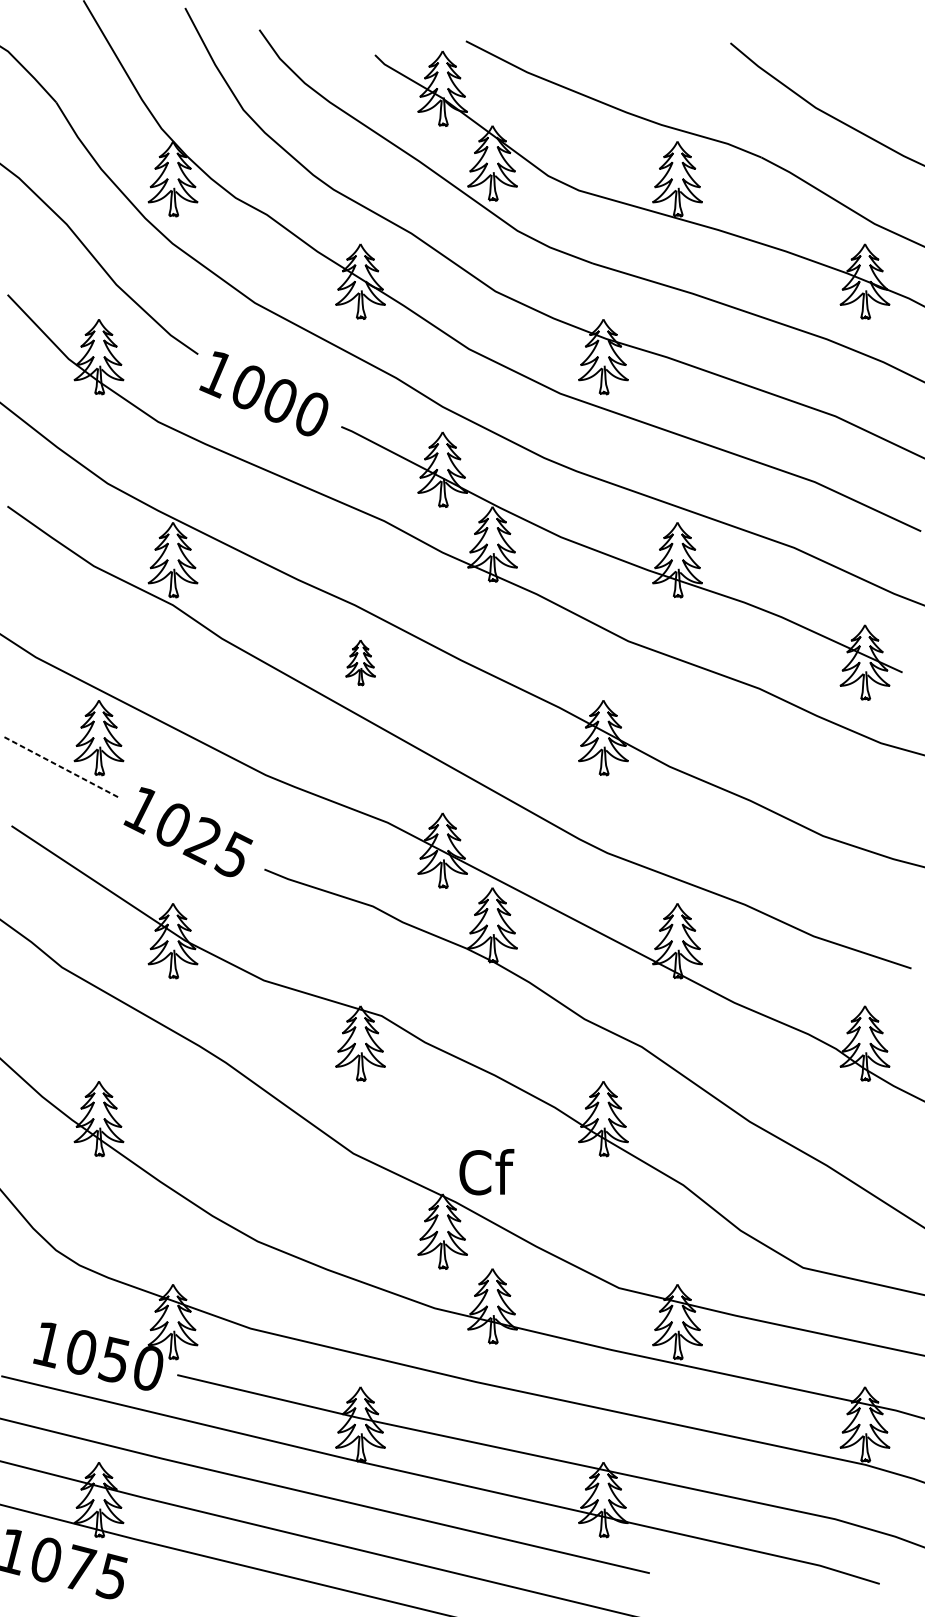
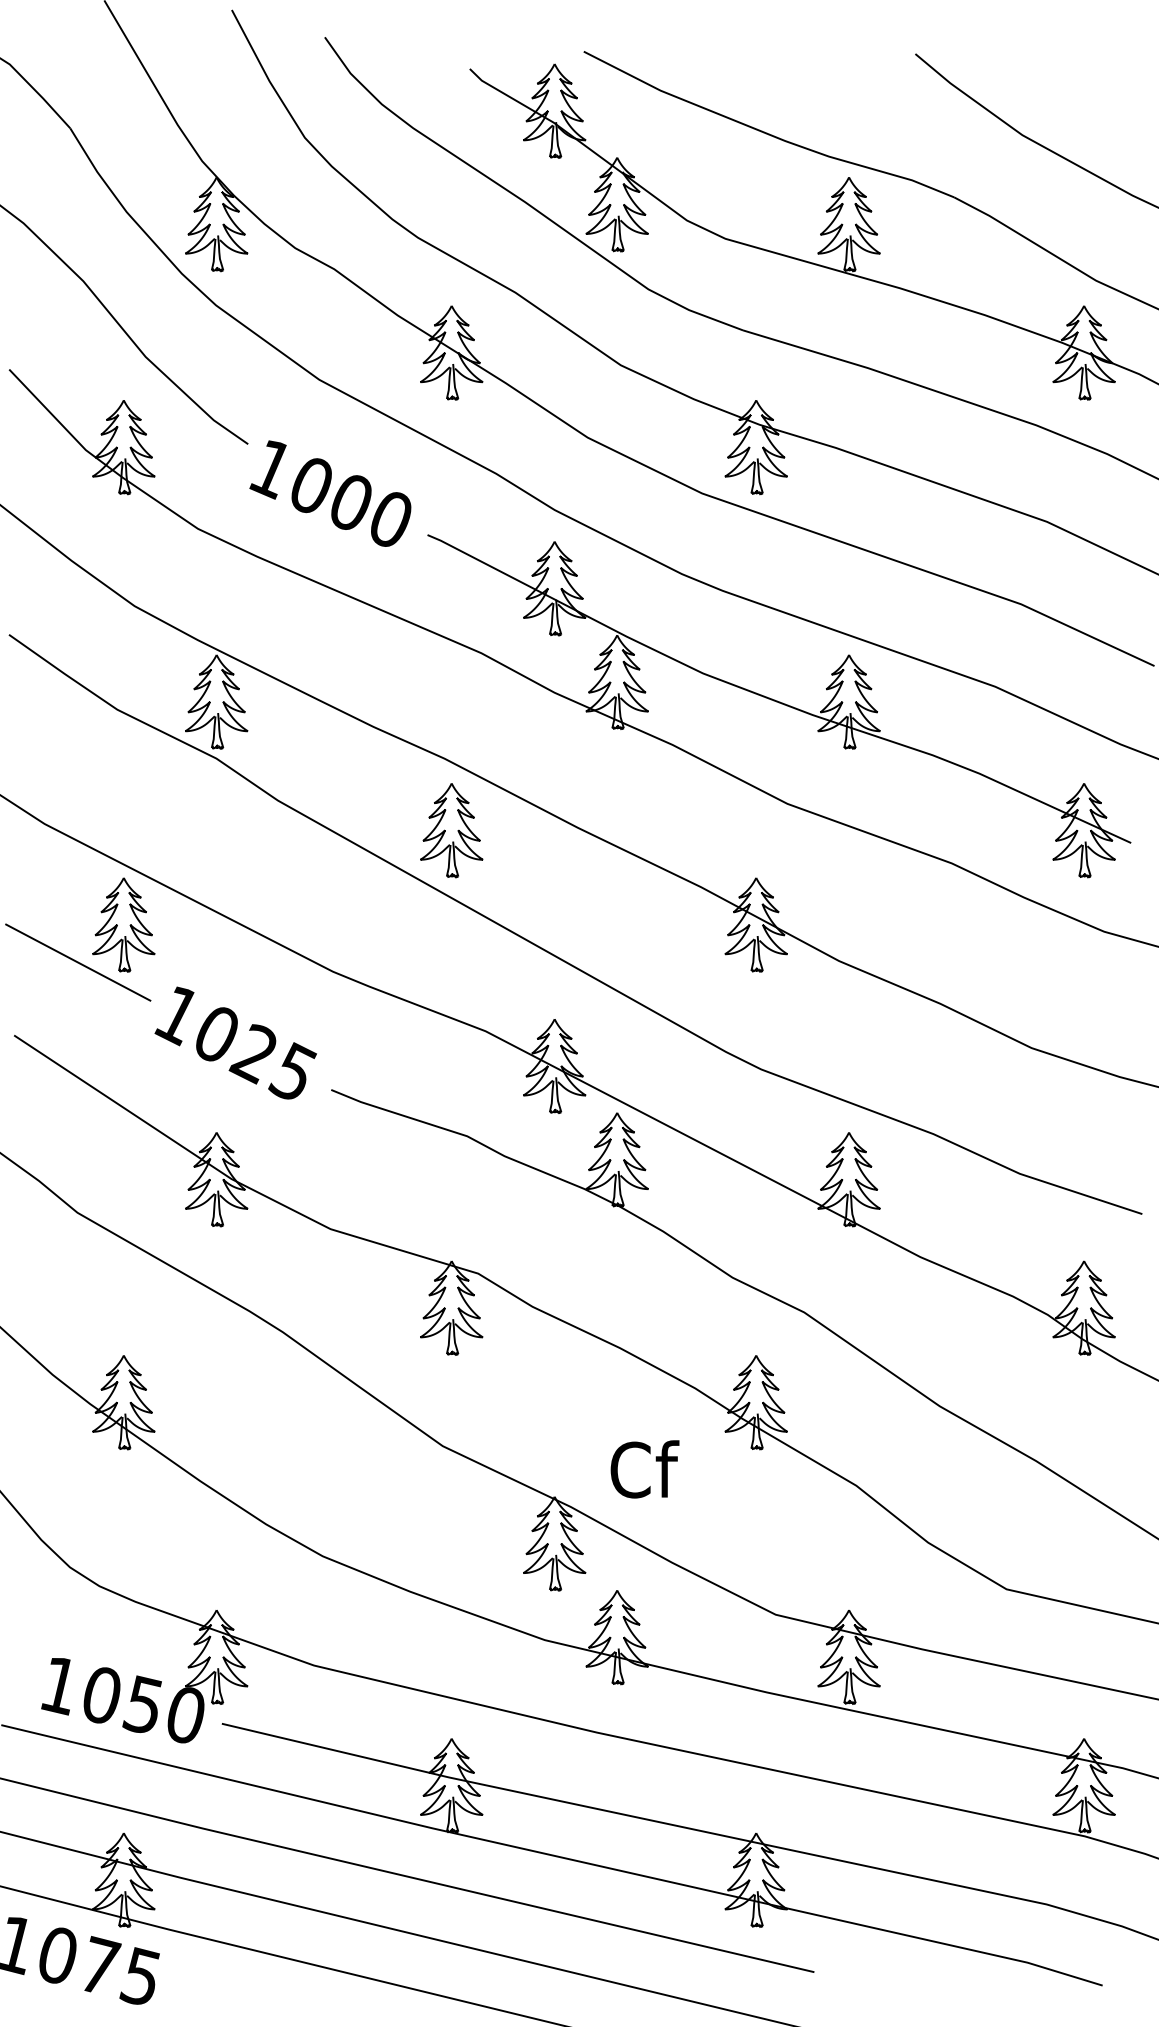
part: (360, 662) -> (451, 830), size x1.67
line: (62, 767) -> (78, 962), dashed -> solid
text: (486, 1172) -> (644, 1469), moved

